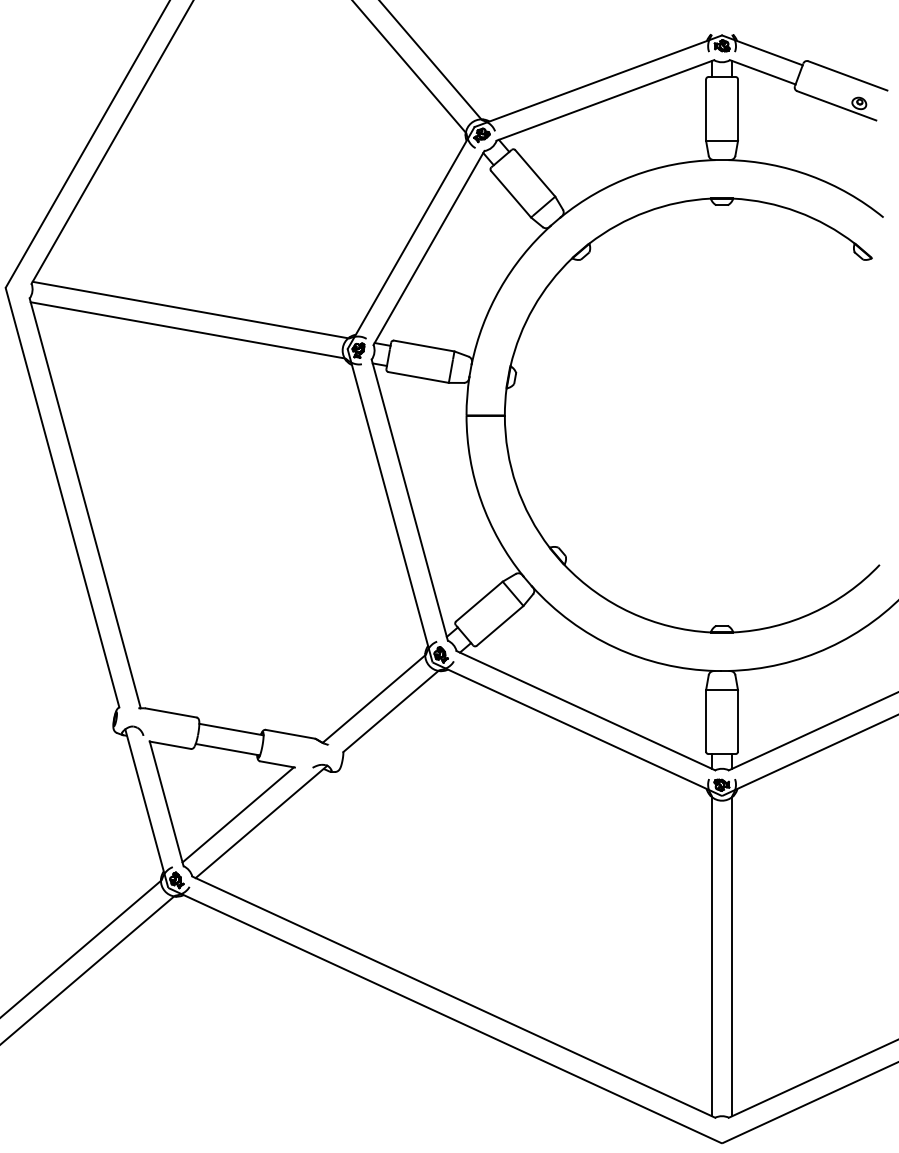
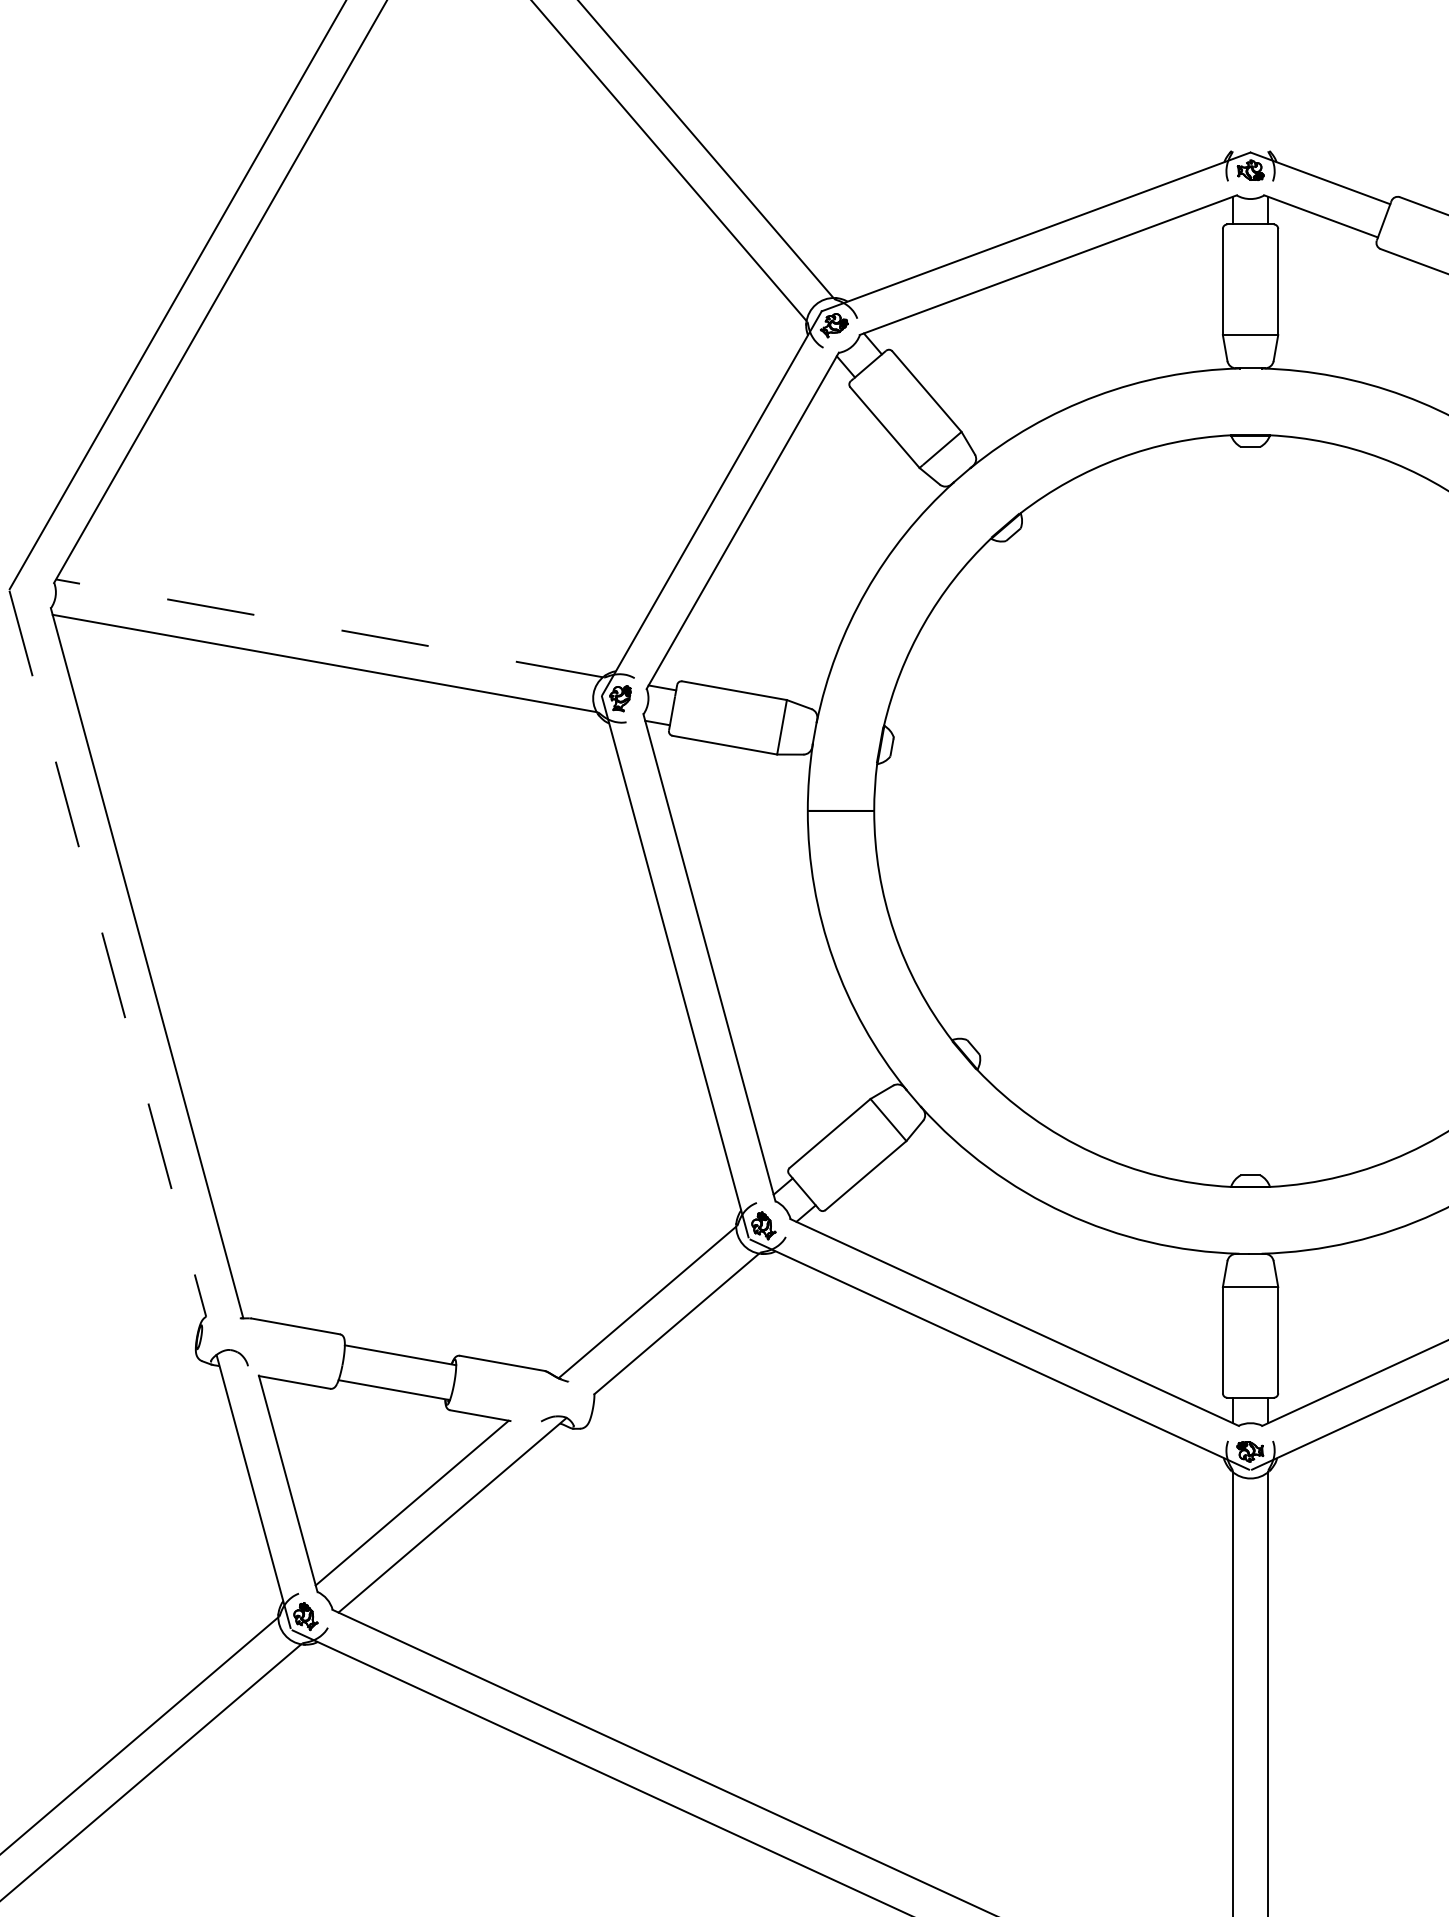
line: (190, 309) -> (329, 627), solid -> dashed
line: (62, 498) -> (107, 954), solid -> dashed

